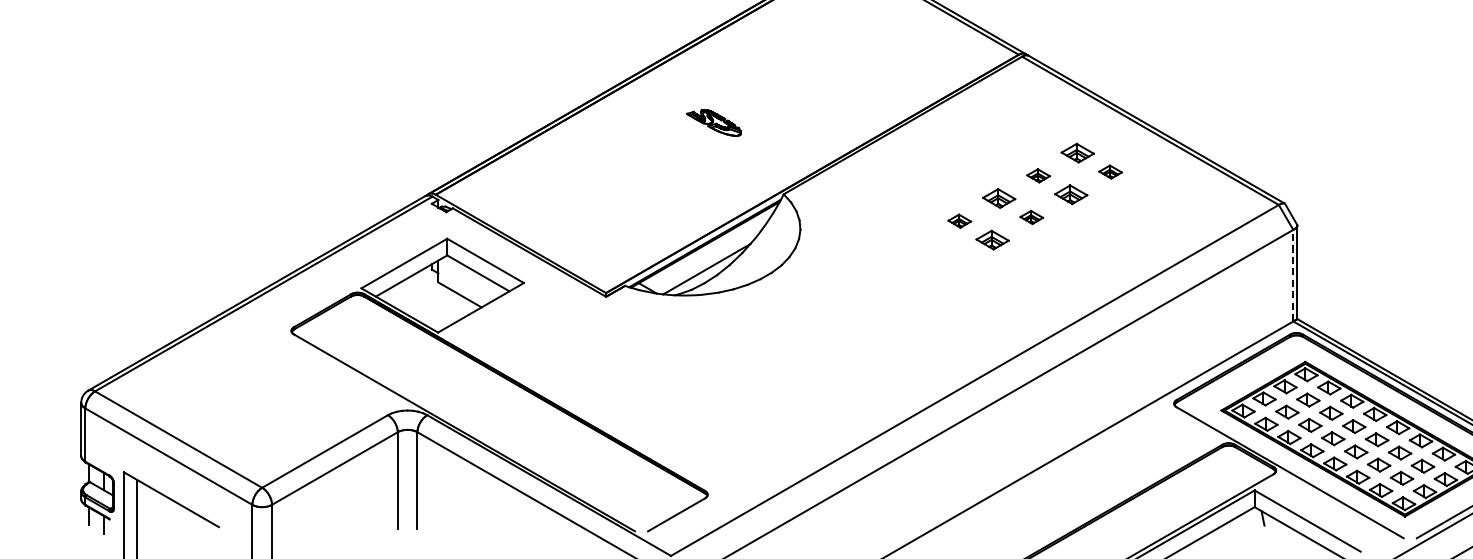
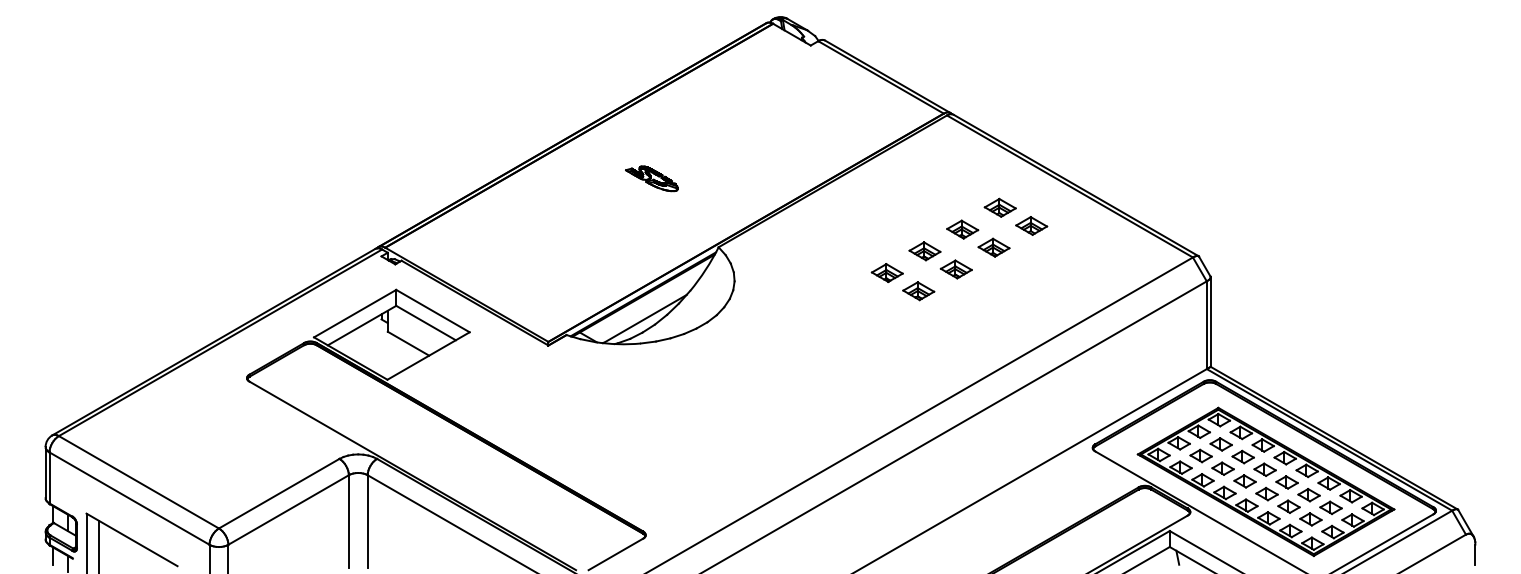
part: (1110, 171) -> (1031, 225), size x1.43
part: (1038, 175) -> (962, 229), size x1.43
part: (1030, 217) -> (955, 269), size x1.43
part: (958, 220) -> (886, 272), size x1.43
line: (1292, 275) -> (1206, 325), dashed -> solid

